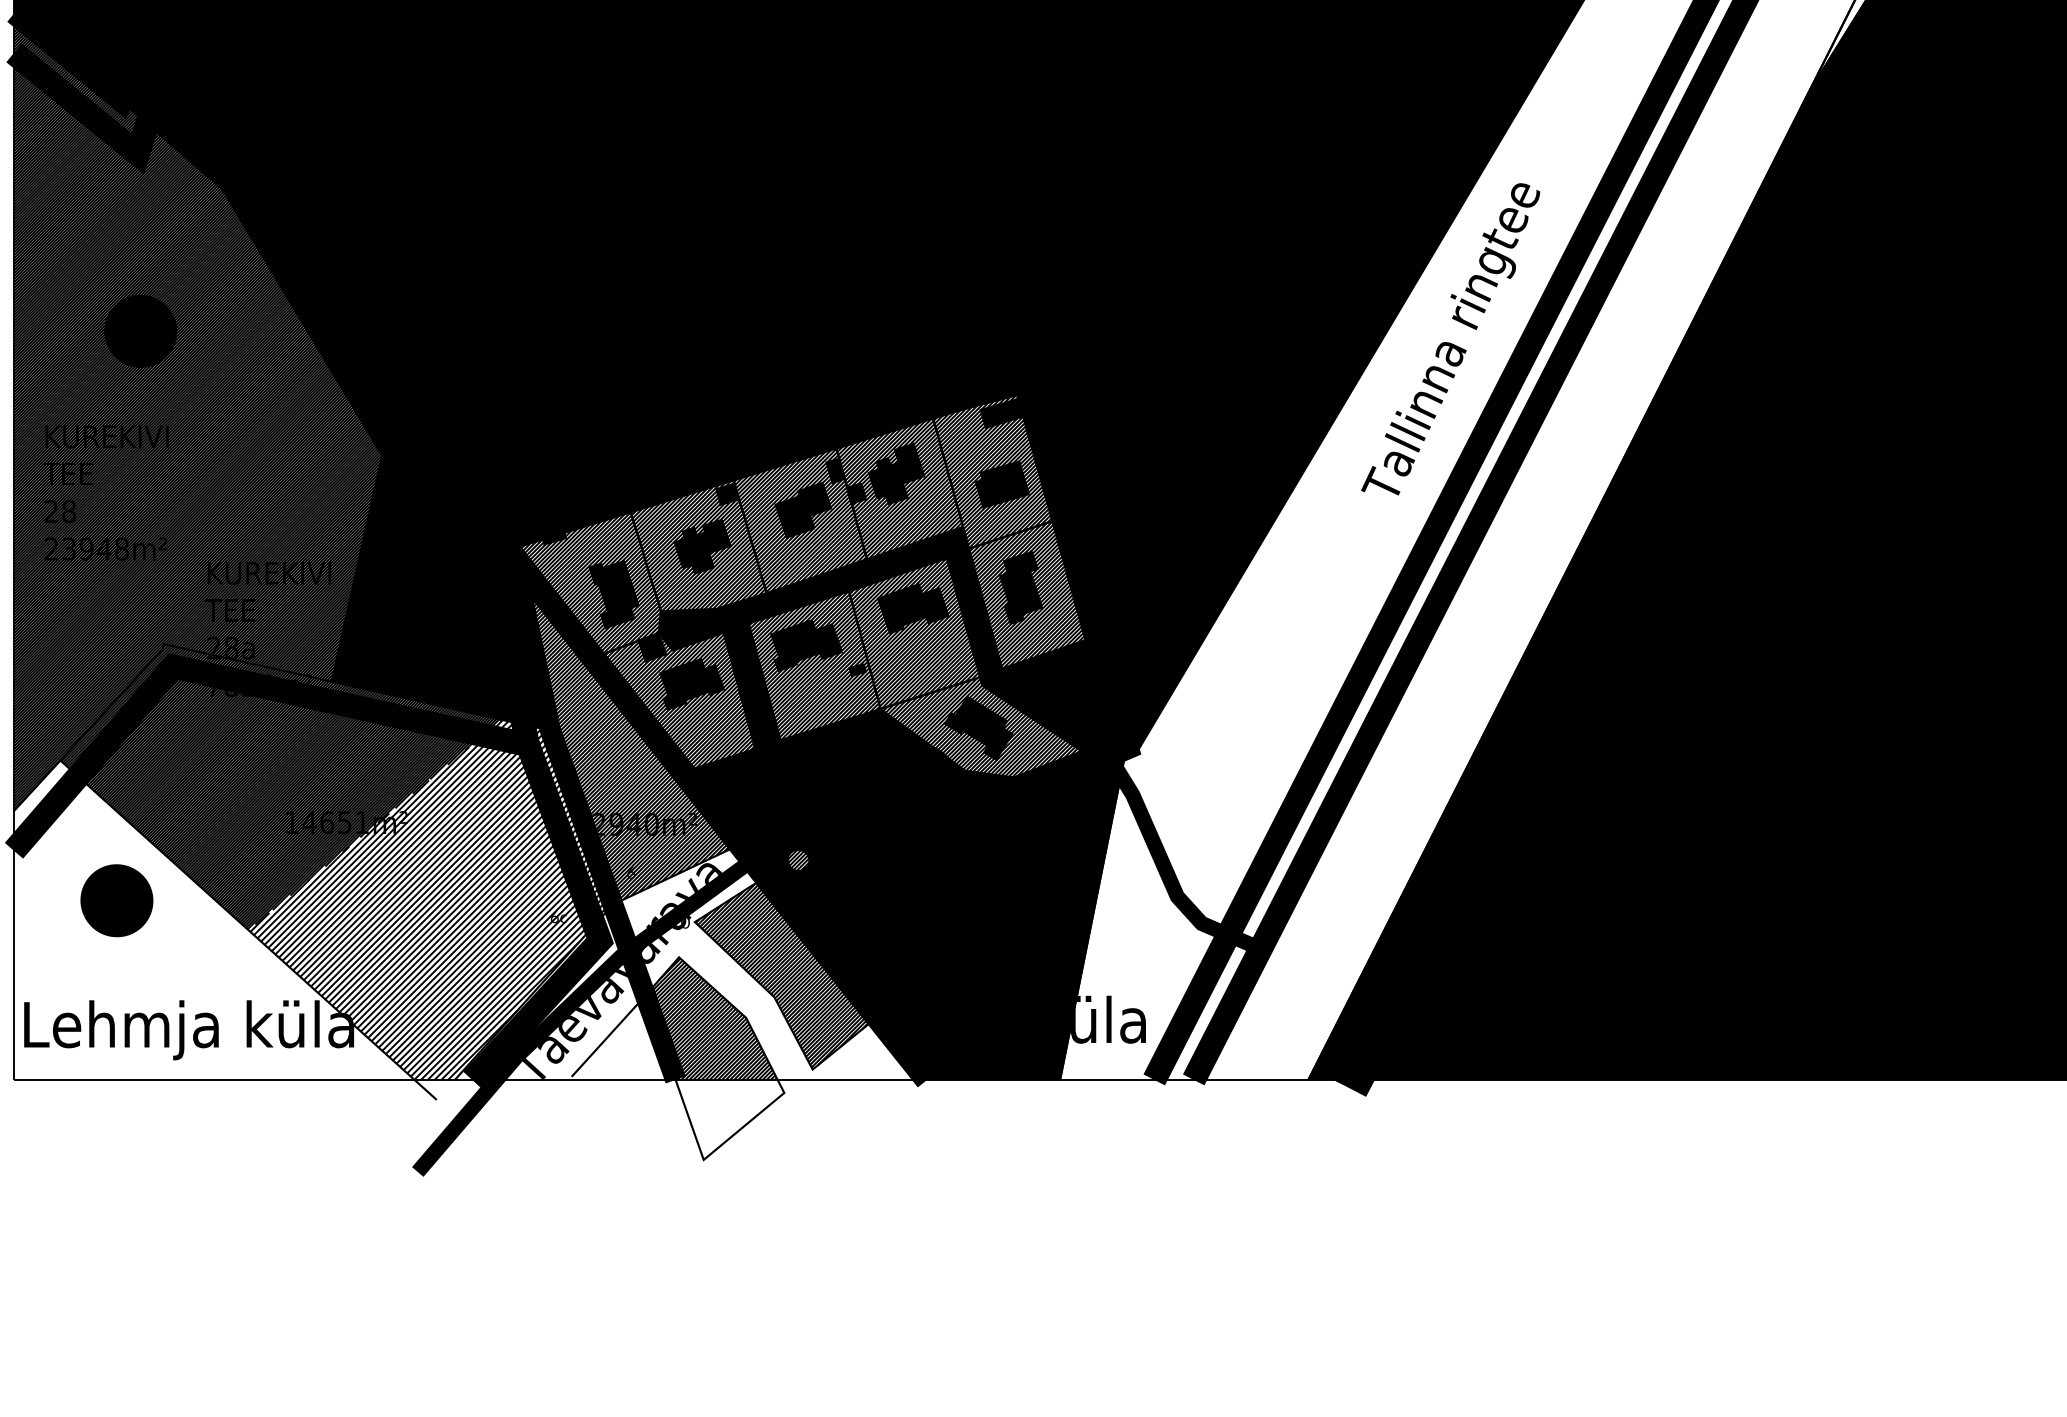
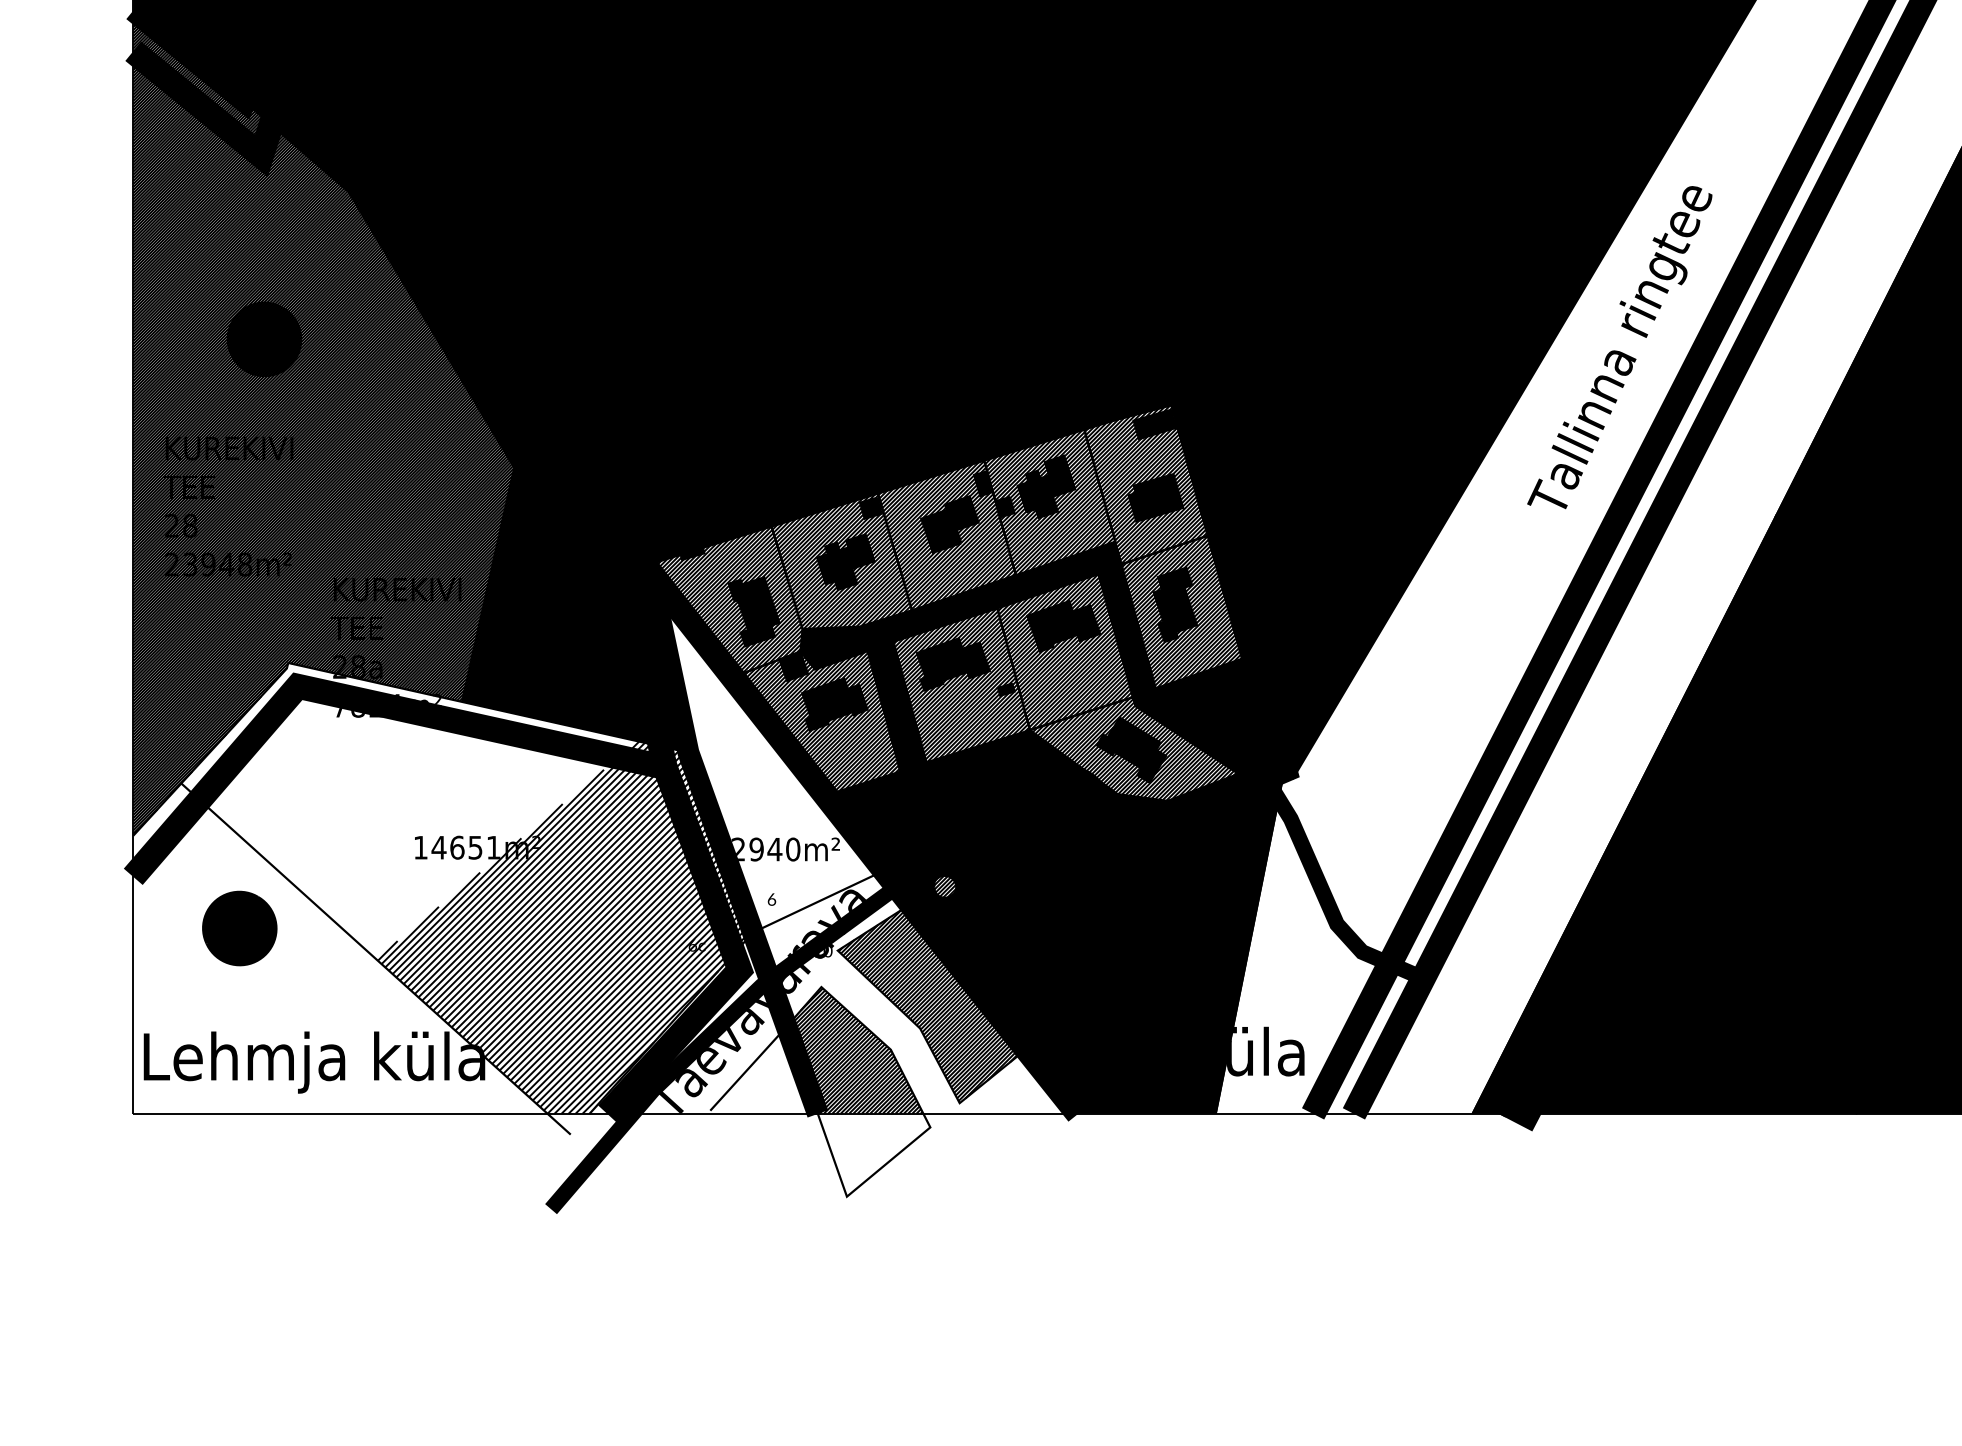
hatch: (627, 733) -> (768, 755), removed
hatch: (281, 786) -> (410, 810), removed

